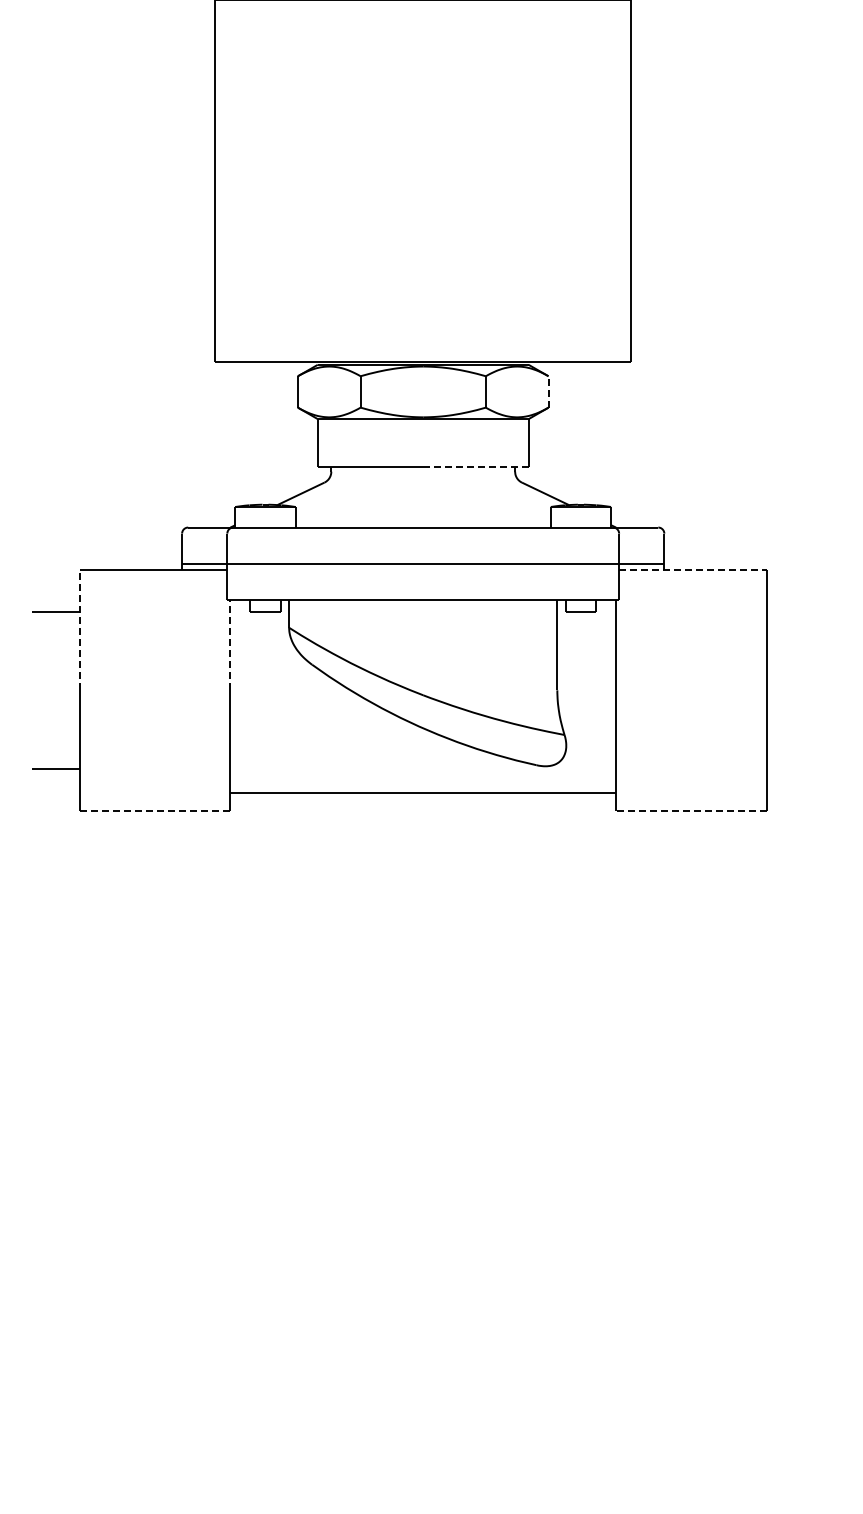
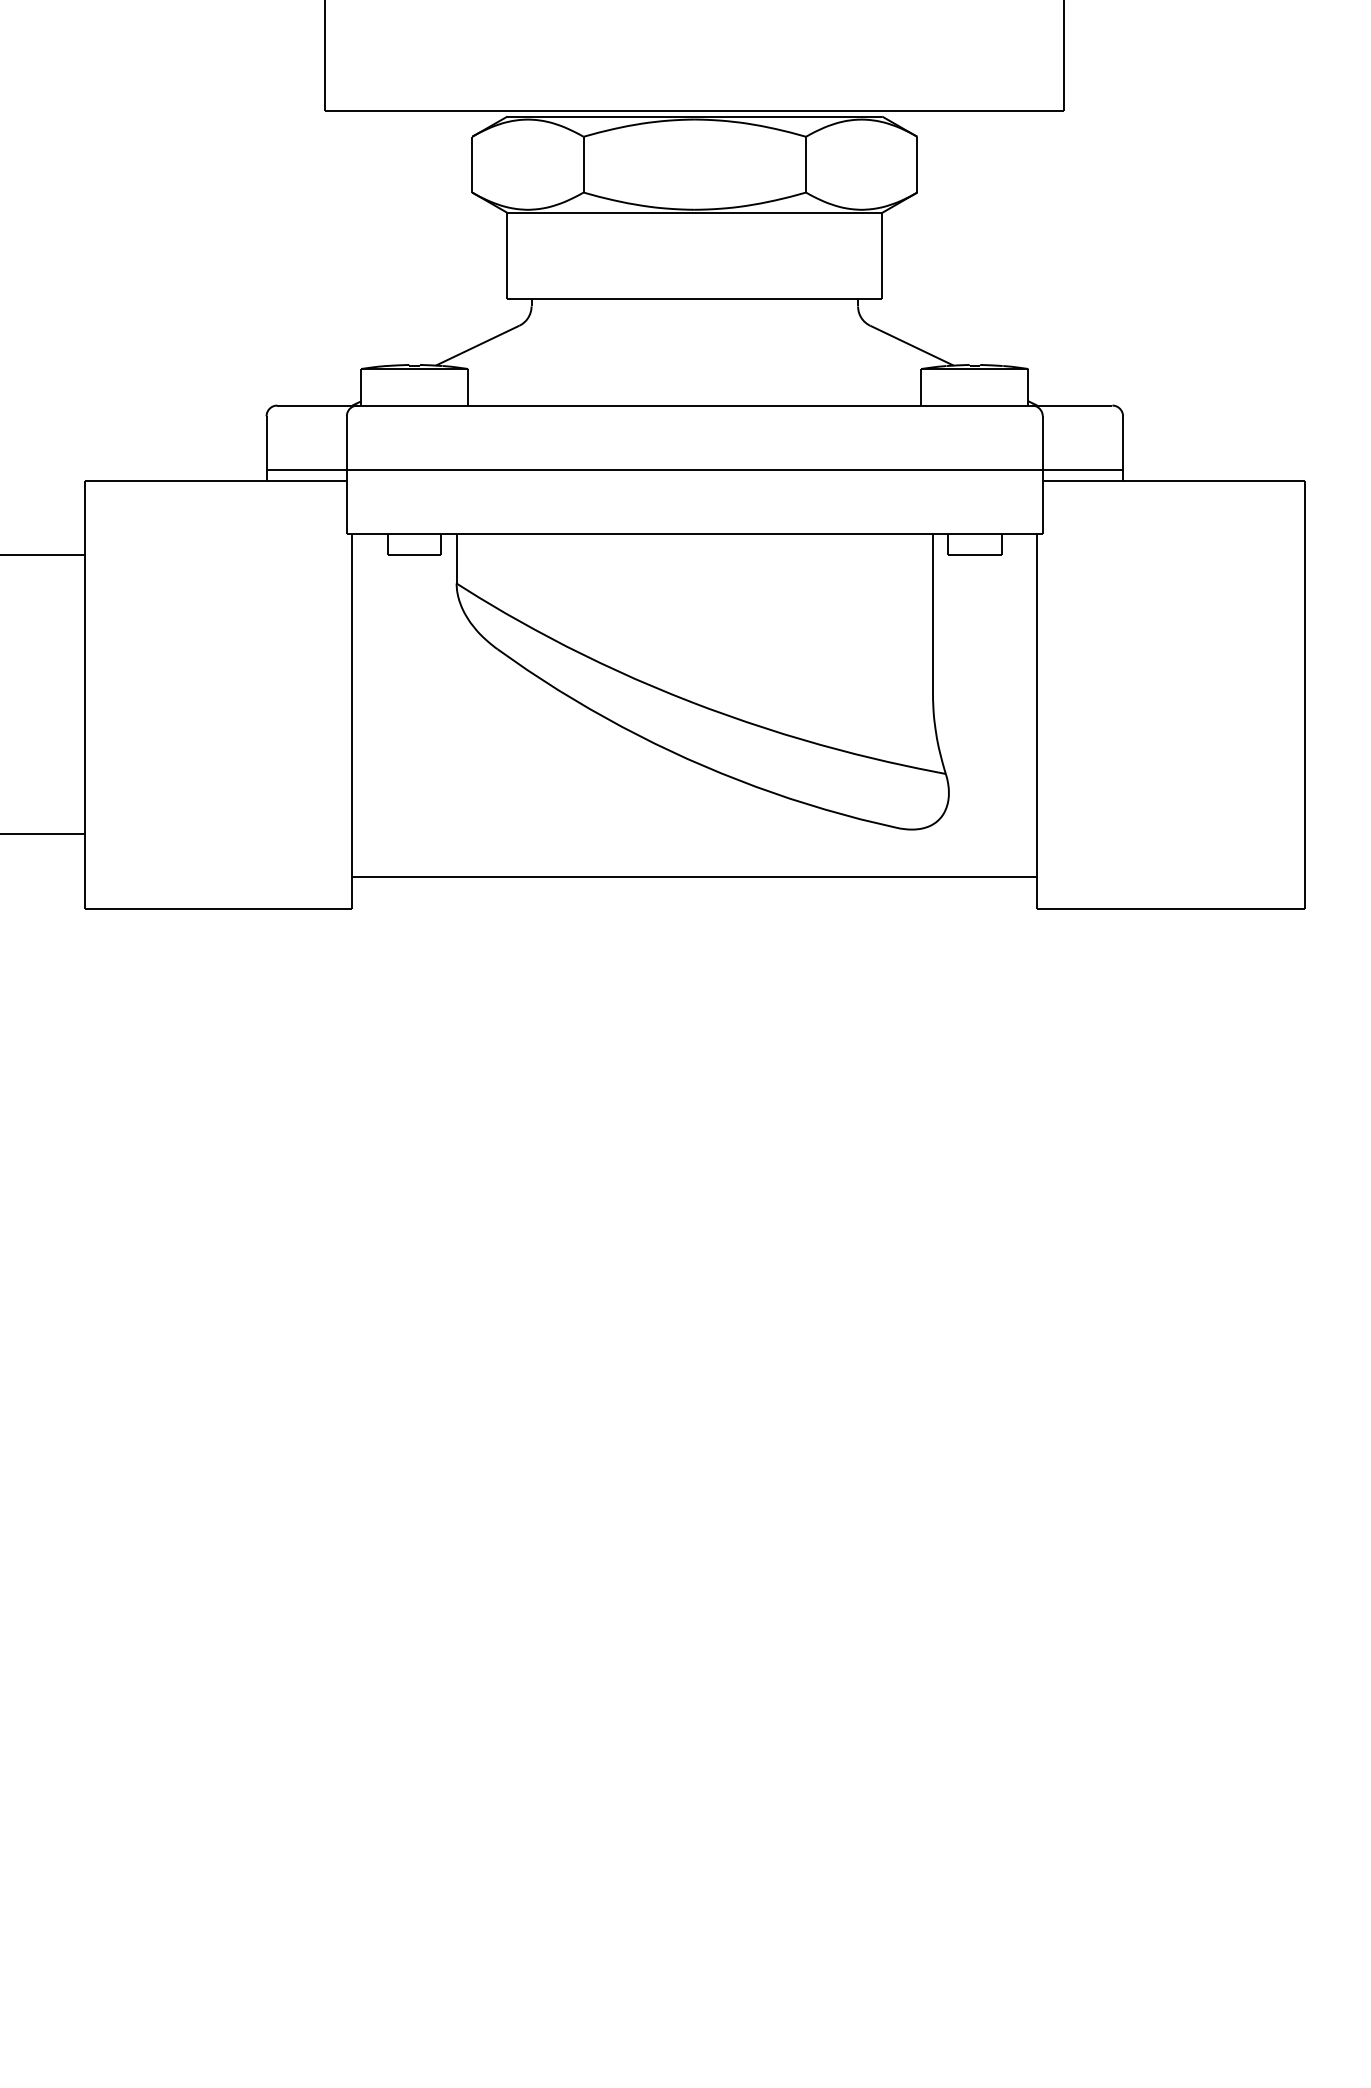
line: (548, 391) -> (917, 163), dashed -> solid
line: (475, 467) -> (787, 298), dashed -> solid
line: (692, 569) -> (1173, 480), dashed -> solid
line: (79, 629) -> (84, 586), dashed -> solid
line: (230, 644) -> (352, 613), dashed -> solid
line: (154, 810) -> (217, 908), dashed -> solid
line: (690, 810) -> (1169, 908), dashed -> solid

